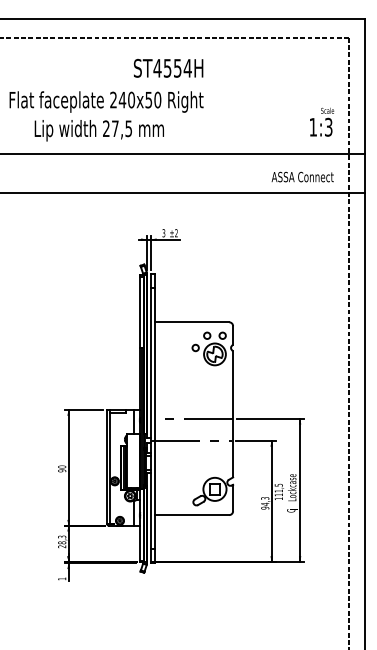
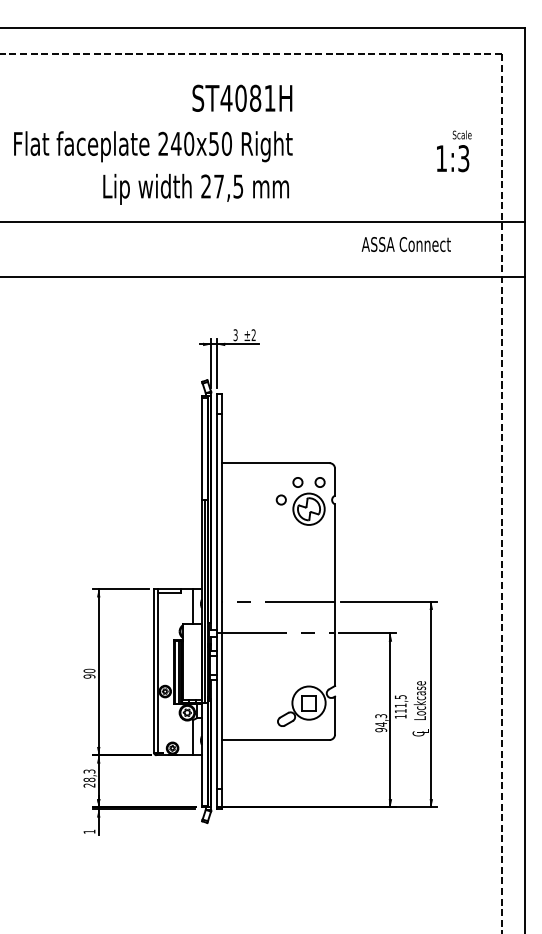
text: (177, 67) -> (255, 97), ST4554H -> ST4081H
text: (322, 121) -> (454, 150), moved
text: (98, 130) -> (194, 189), moved
text: (302, 176) -> (406, 243), moved

